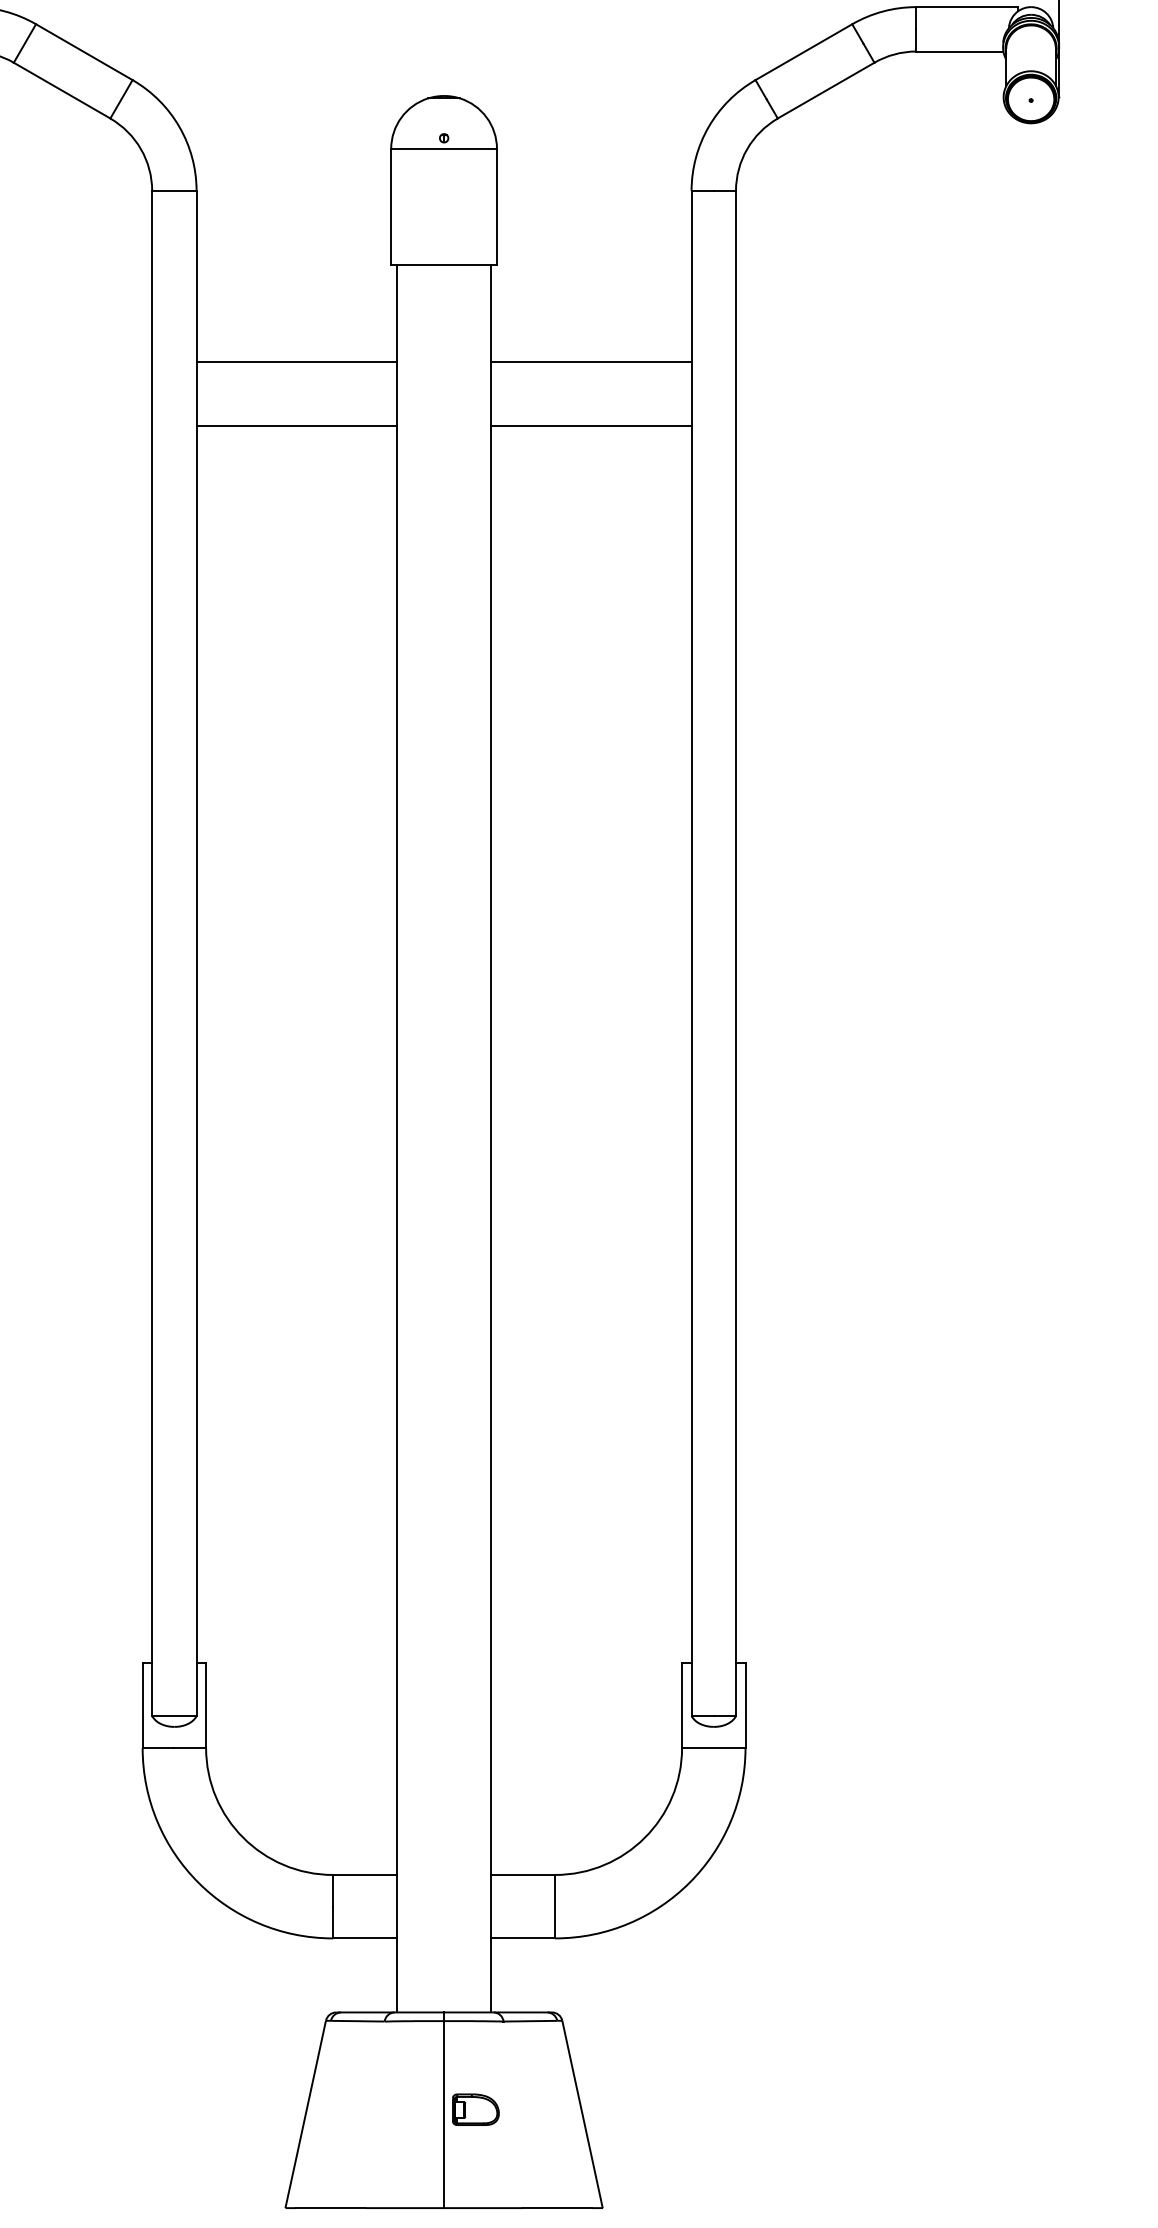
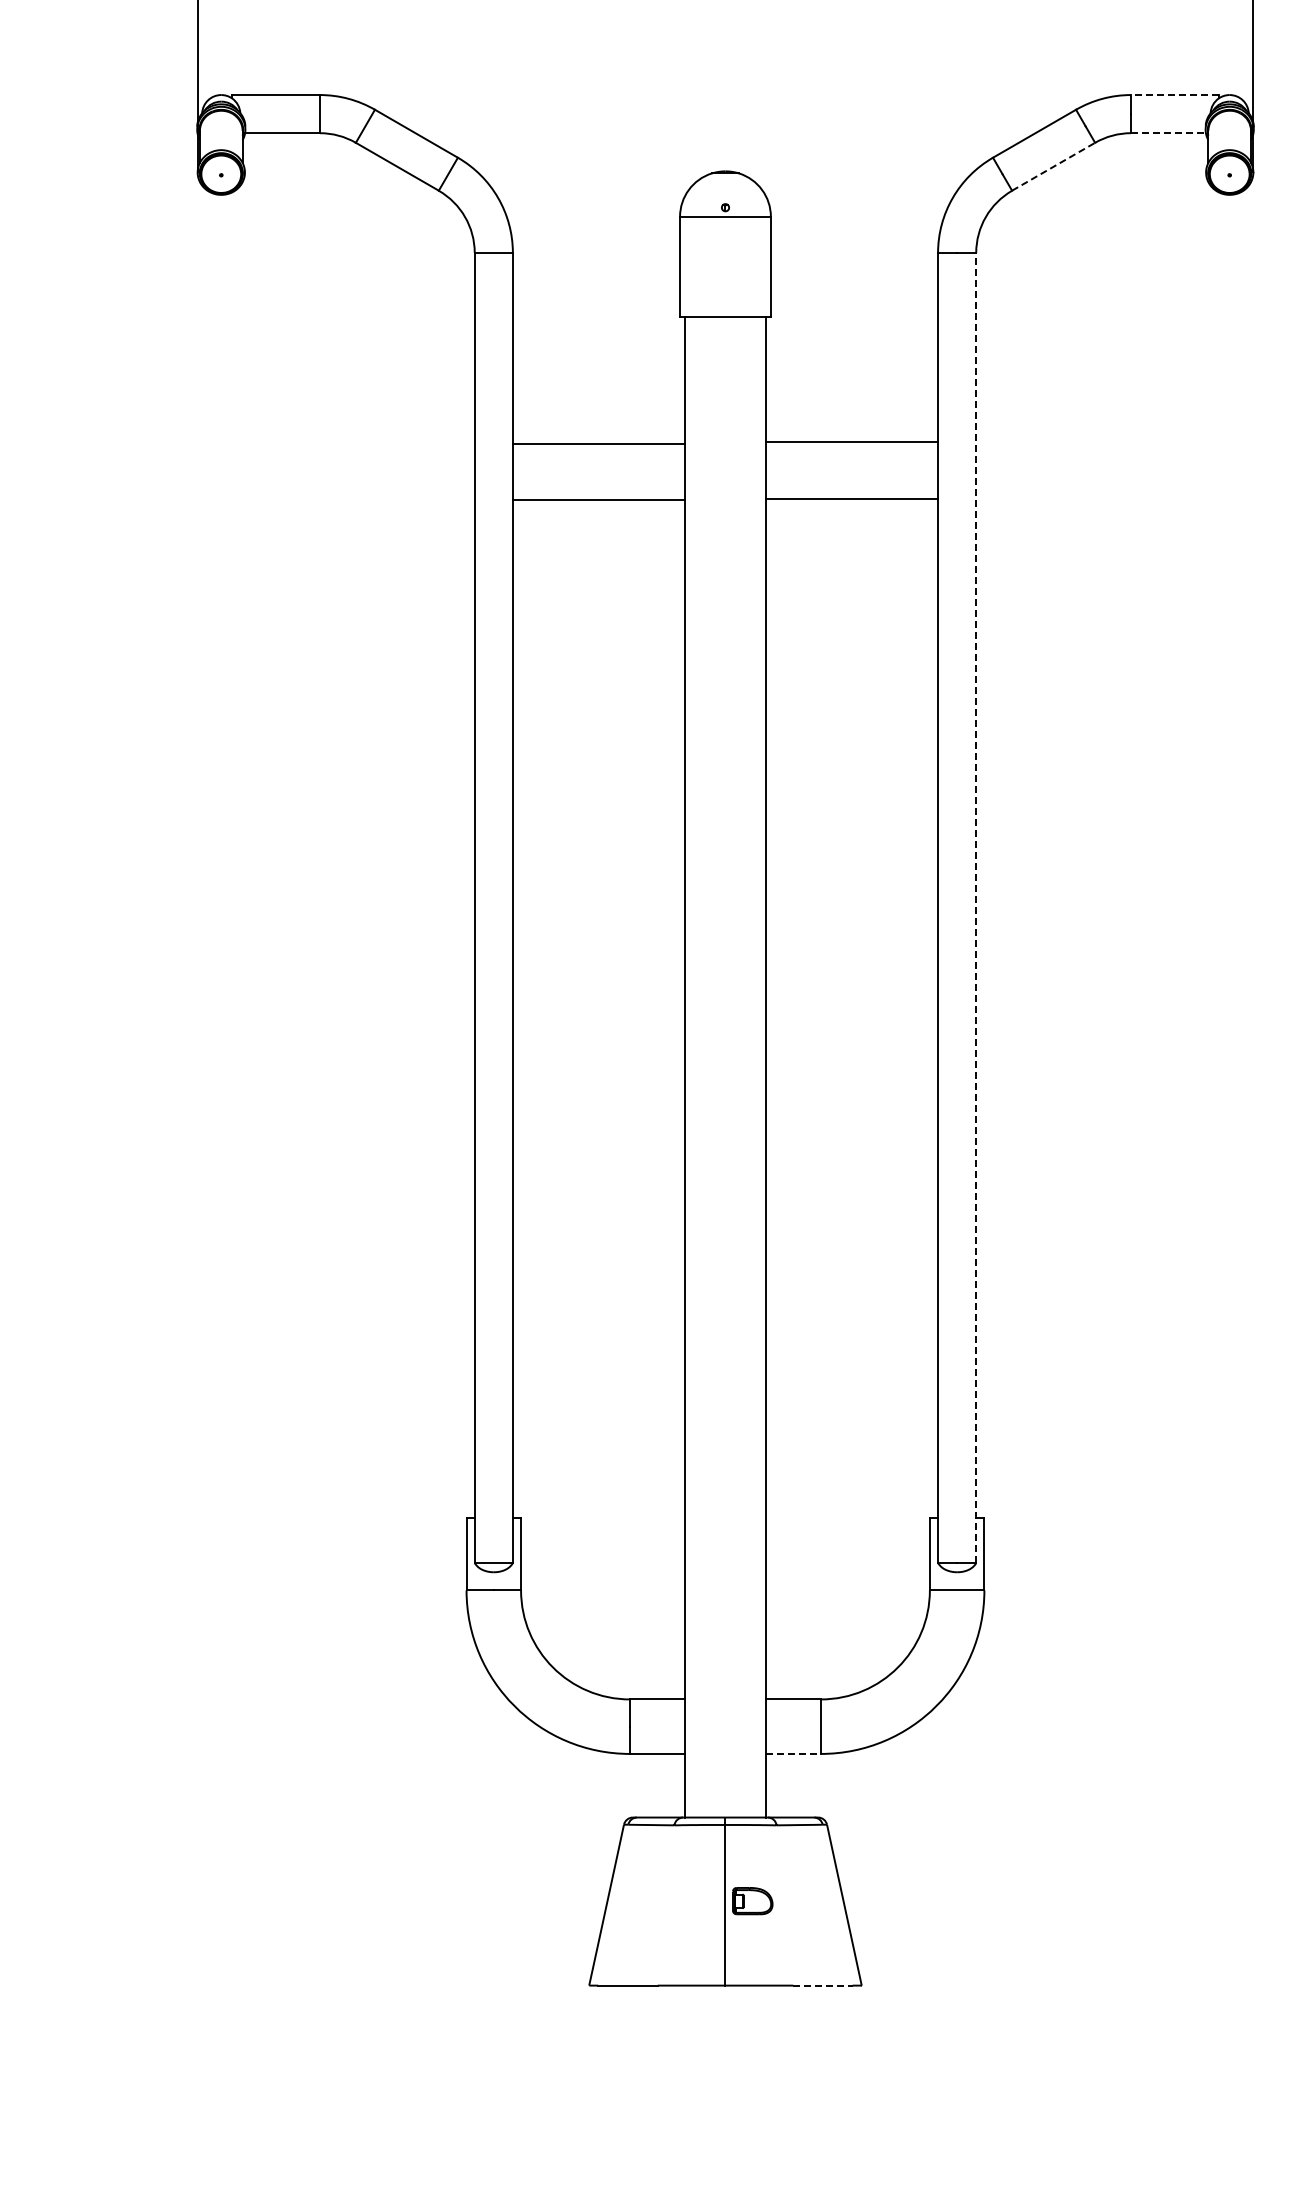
line: (966, 7) -> (1174, 95), solid -> dashed
line: (961, 51) -> (1169, 133), solid -> dashed
line: (825, 90) -> (1053, 166), solid -> dashed
line: (296, 362) -> (598, 444), moved
line: (590, 362) -> (851, 442), moved
line: (296, 425) -> (598, 499), moved
line: (590, 425) -> (851, 498), moved
line: (736, 952) -> (976, 907), solid -> dashed
line: (523, 1937) -> (793, 1753), solid -> dashed
line: (558, 2207) -> (823, 1985), solid -> dashed

